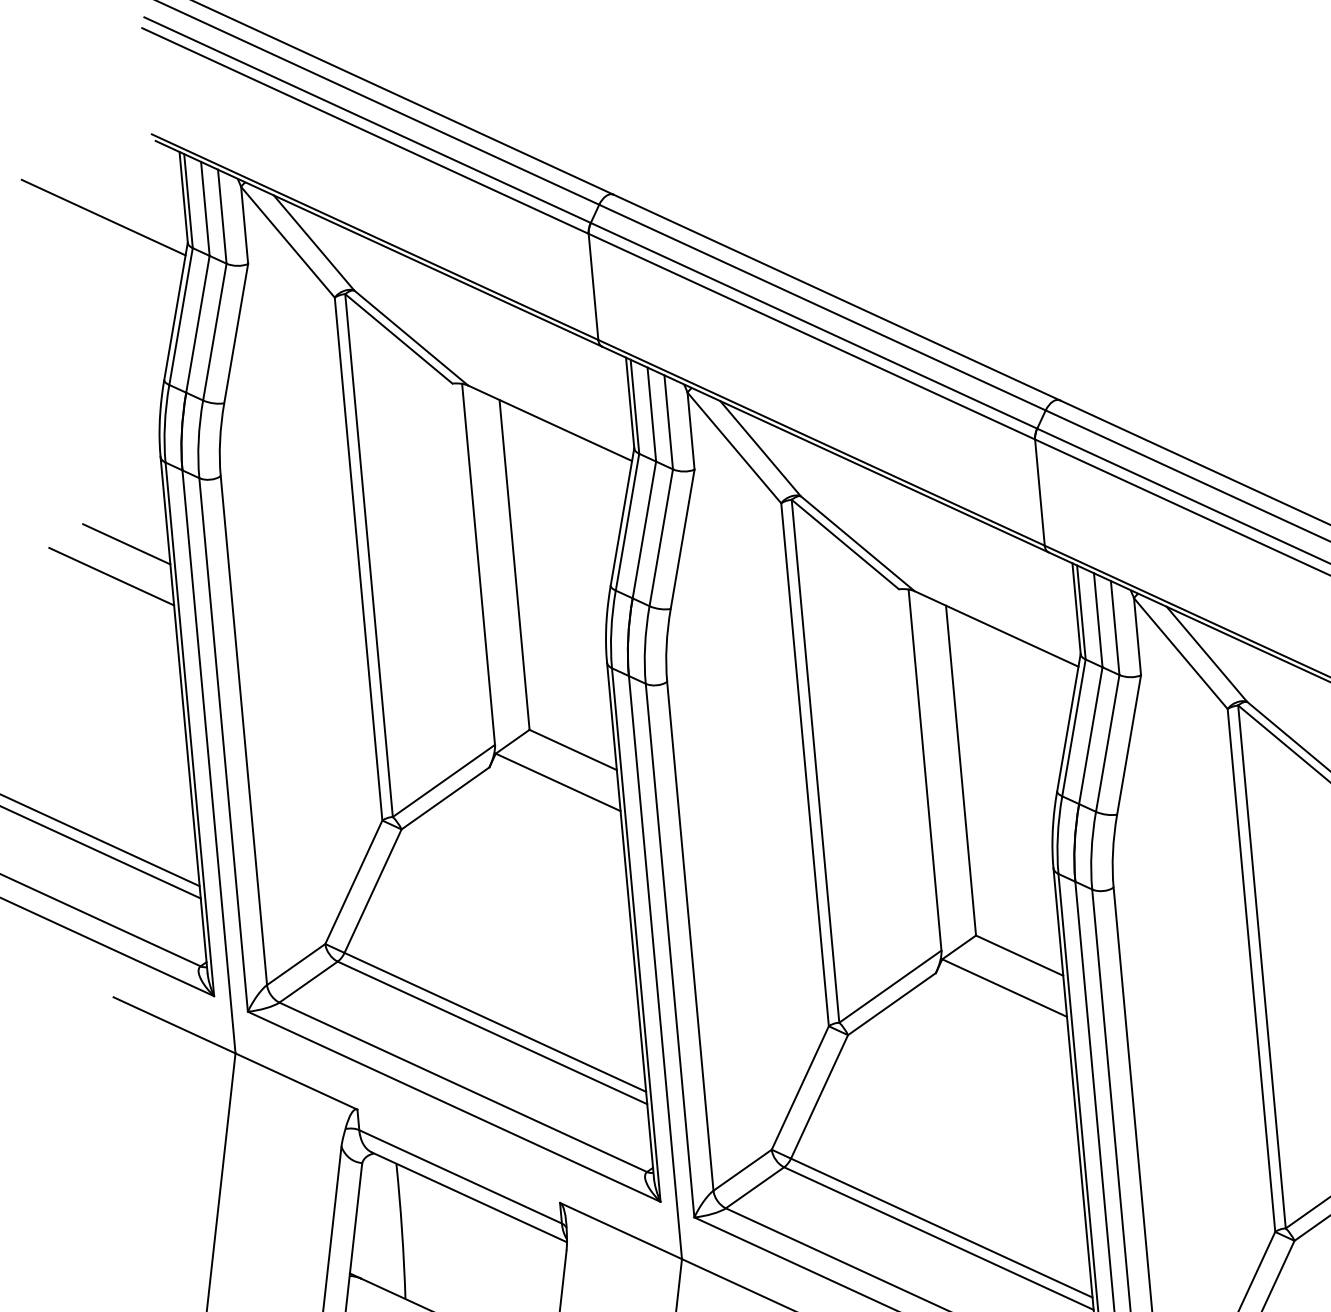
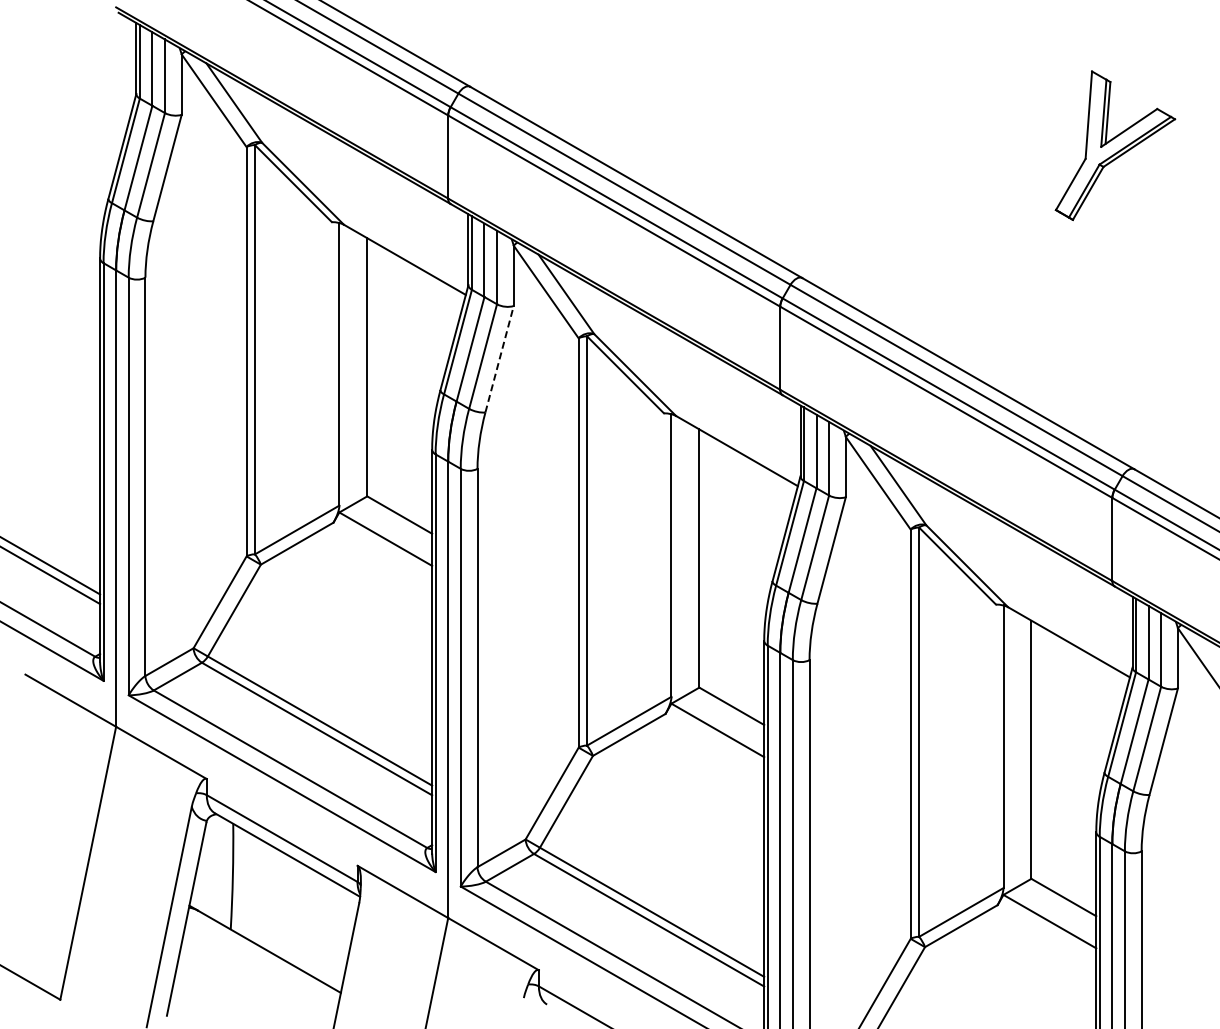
line: (103, 217) -> (72, 68), removed
line: (682, 538) -> (499, 358), solid -> dashed
line: (126, 543) -> (67, 323), removed
line: (111, 576) -> (53, 347), removed

